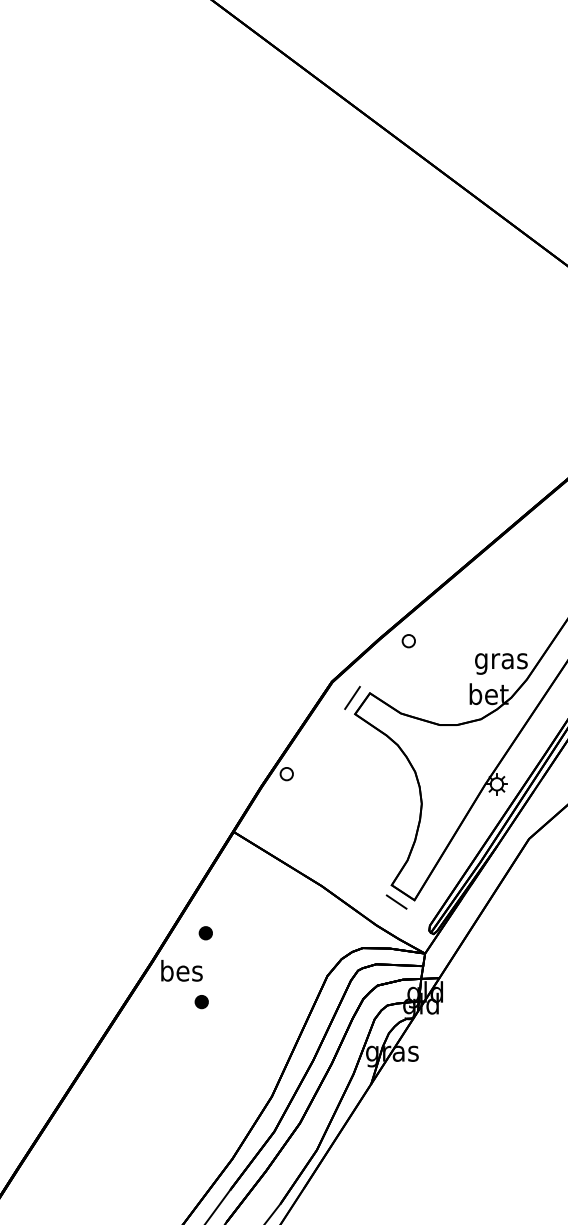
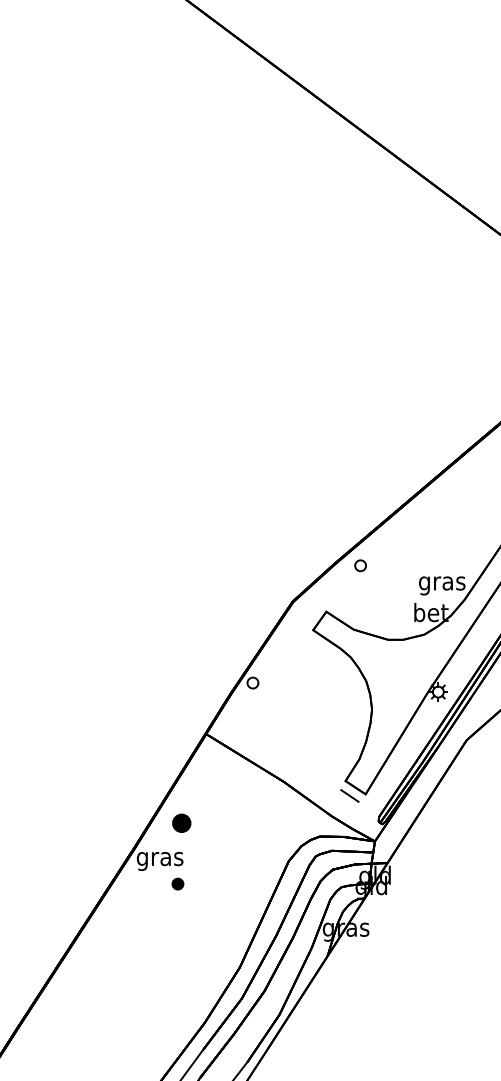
line: (352, 697) -> (310, 615), removed
part: (205, 933) -> (181, 823), size x1.6
text: (181, 973) -> (160, 858), bes -> gras

